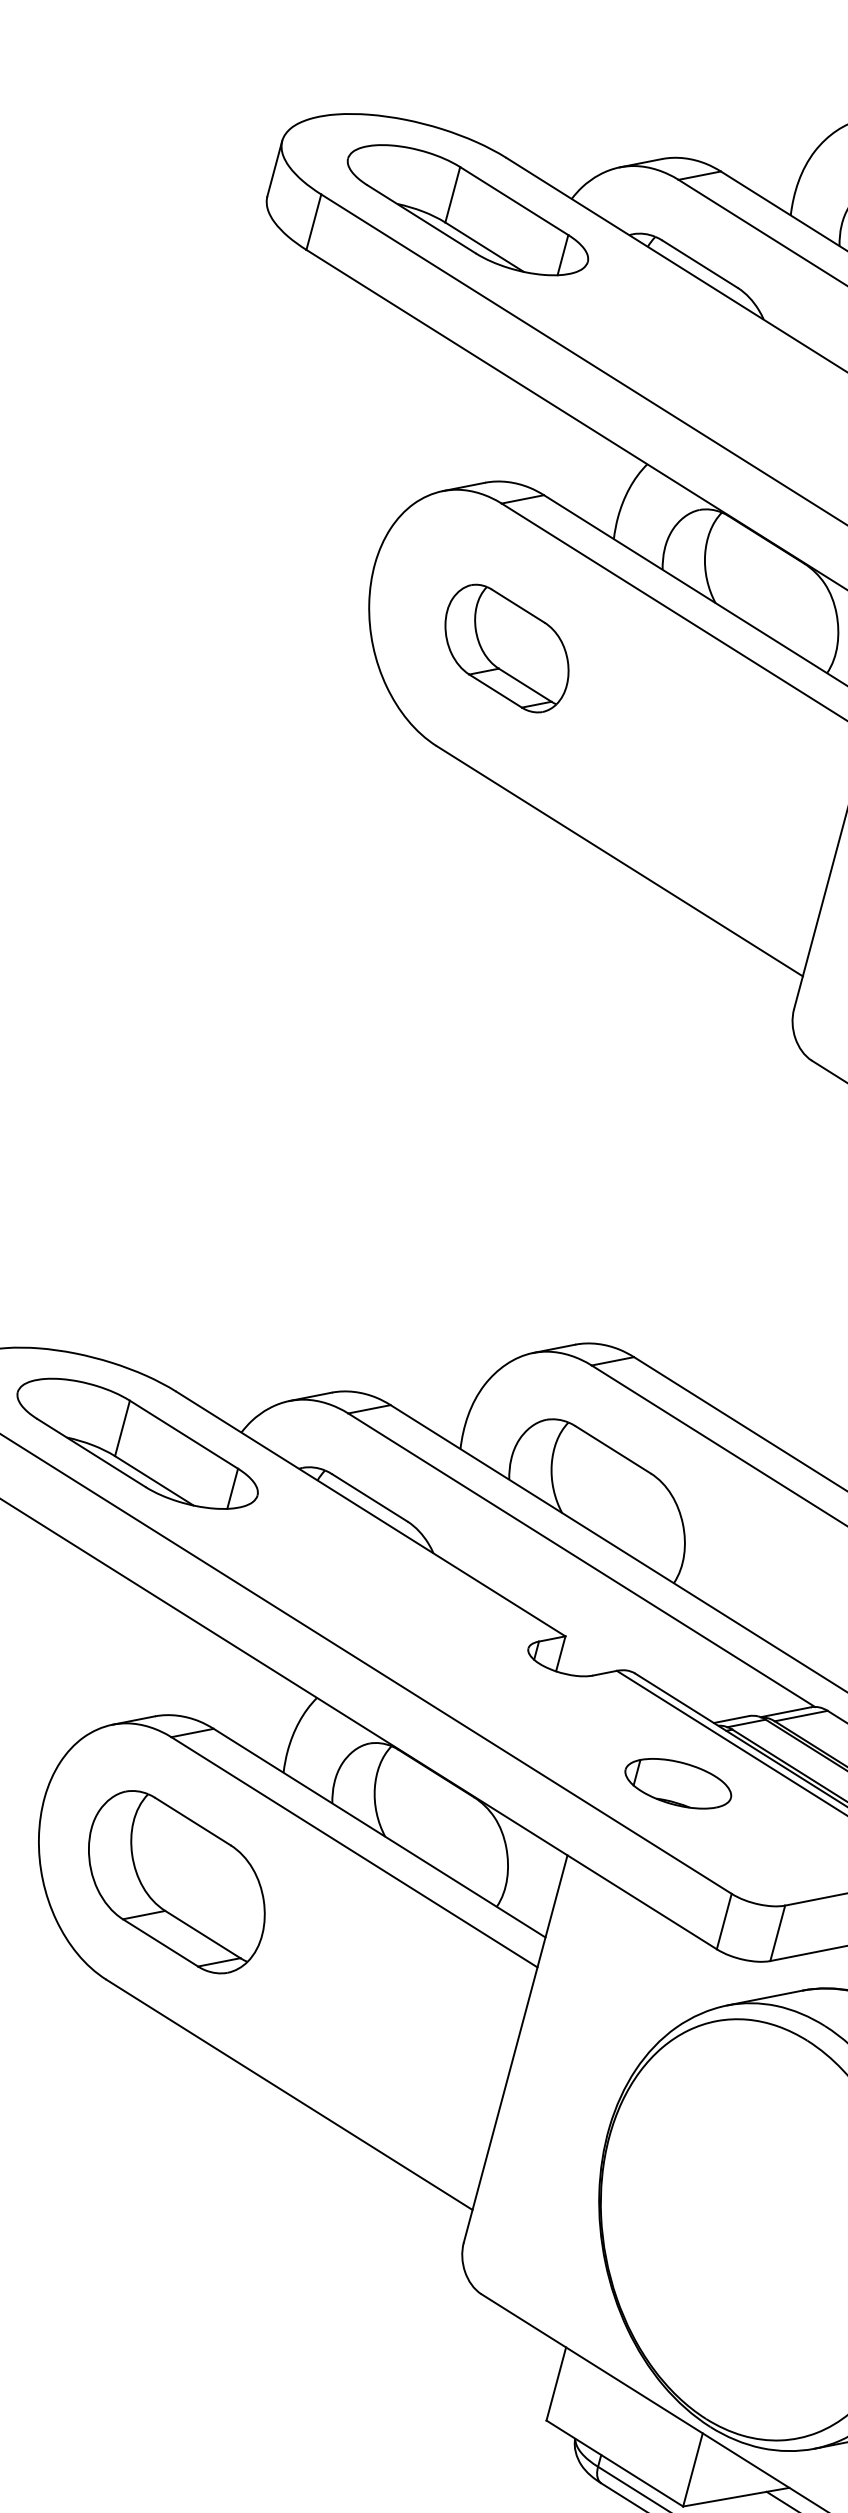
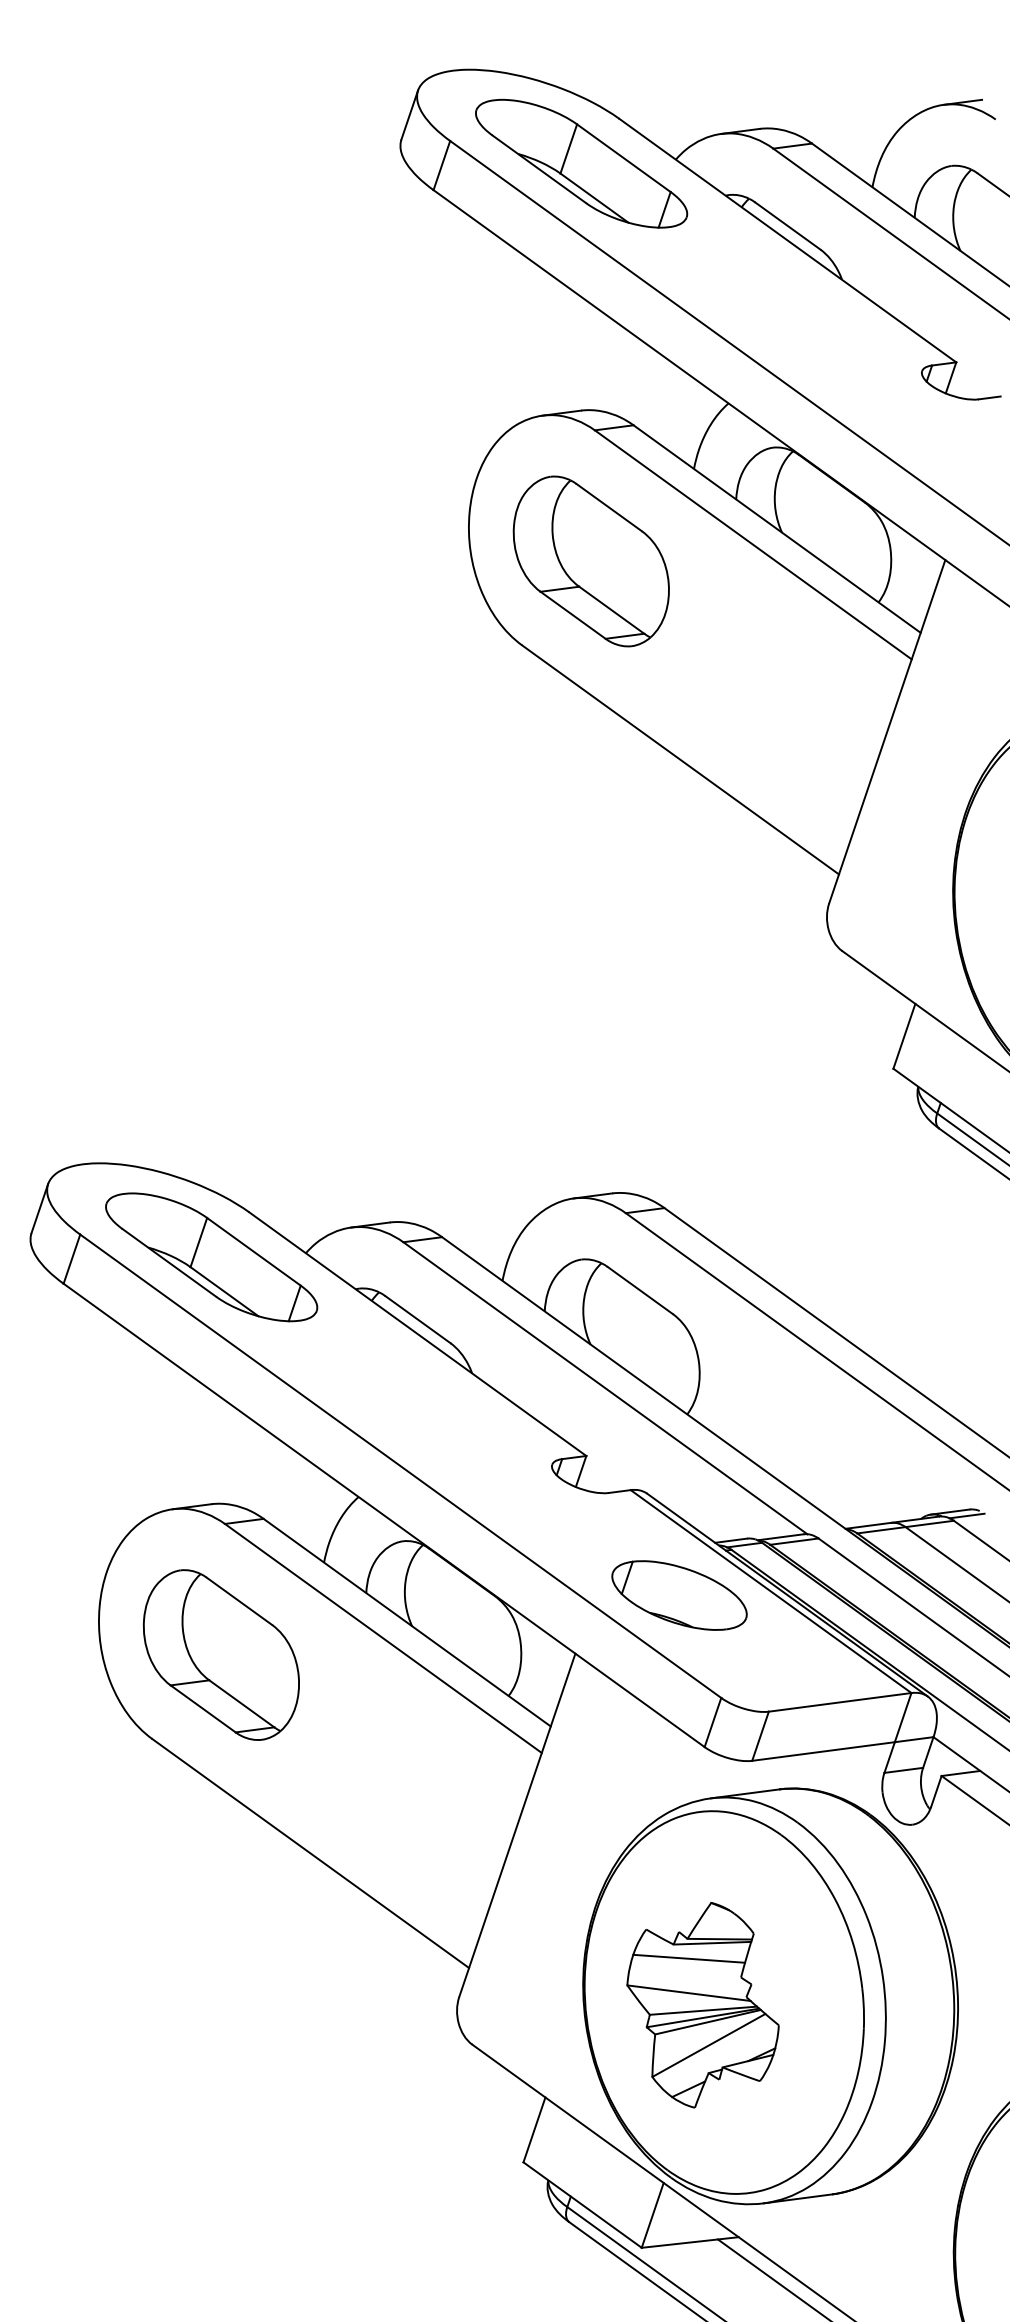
part: (506, 648) -> (590, 561), size x1.43
part: (678, 1783) -> (679, 1595), size x1.43
part: (732, 2234) -> (702, 2005), added

